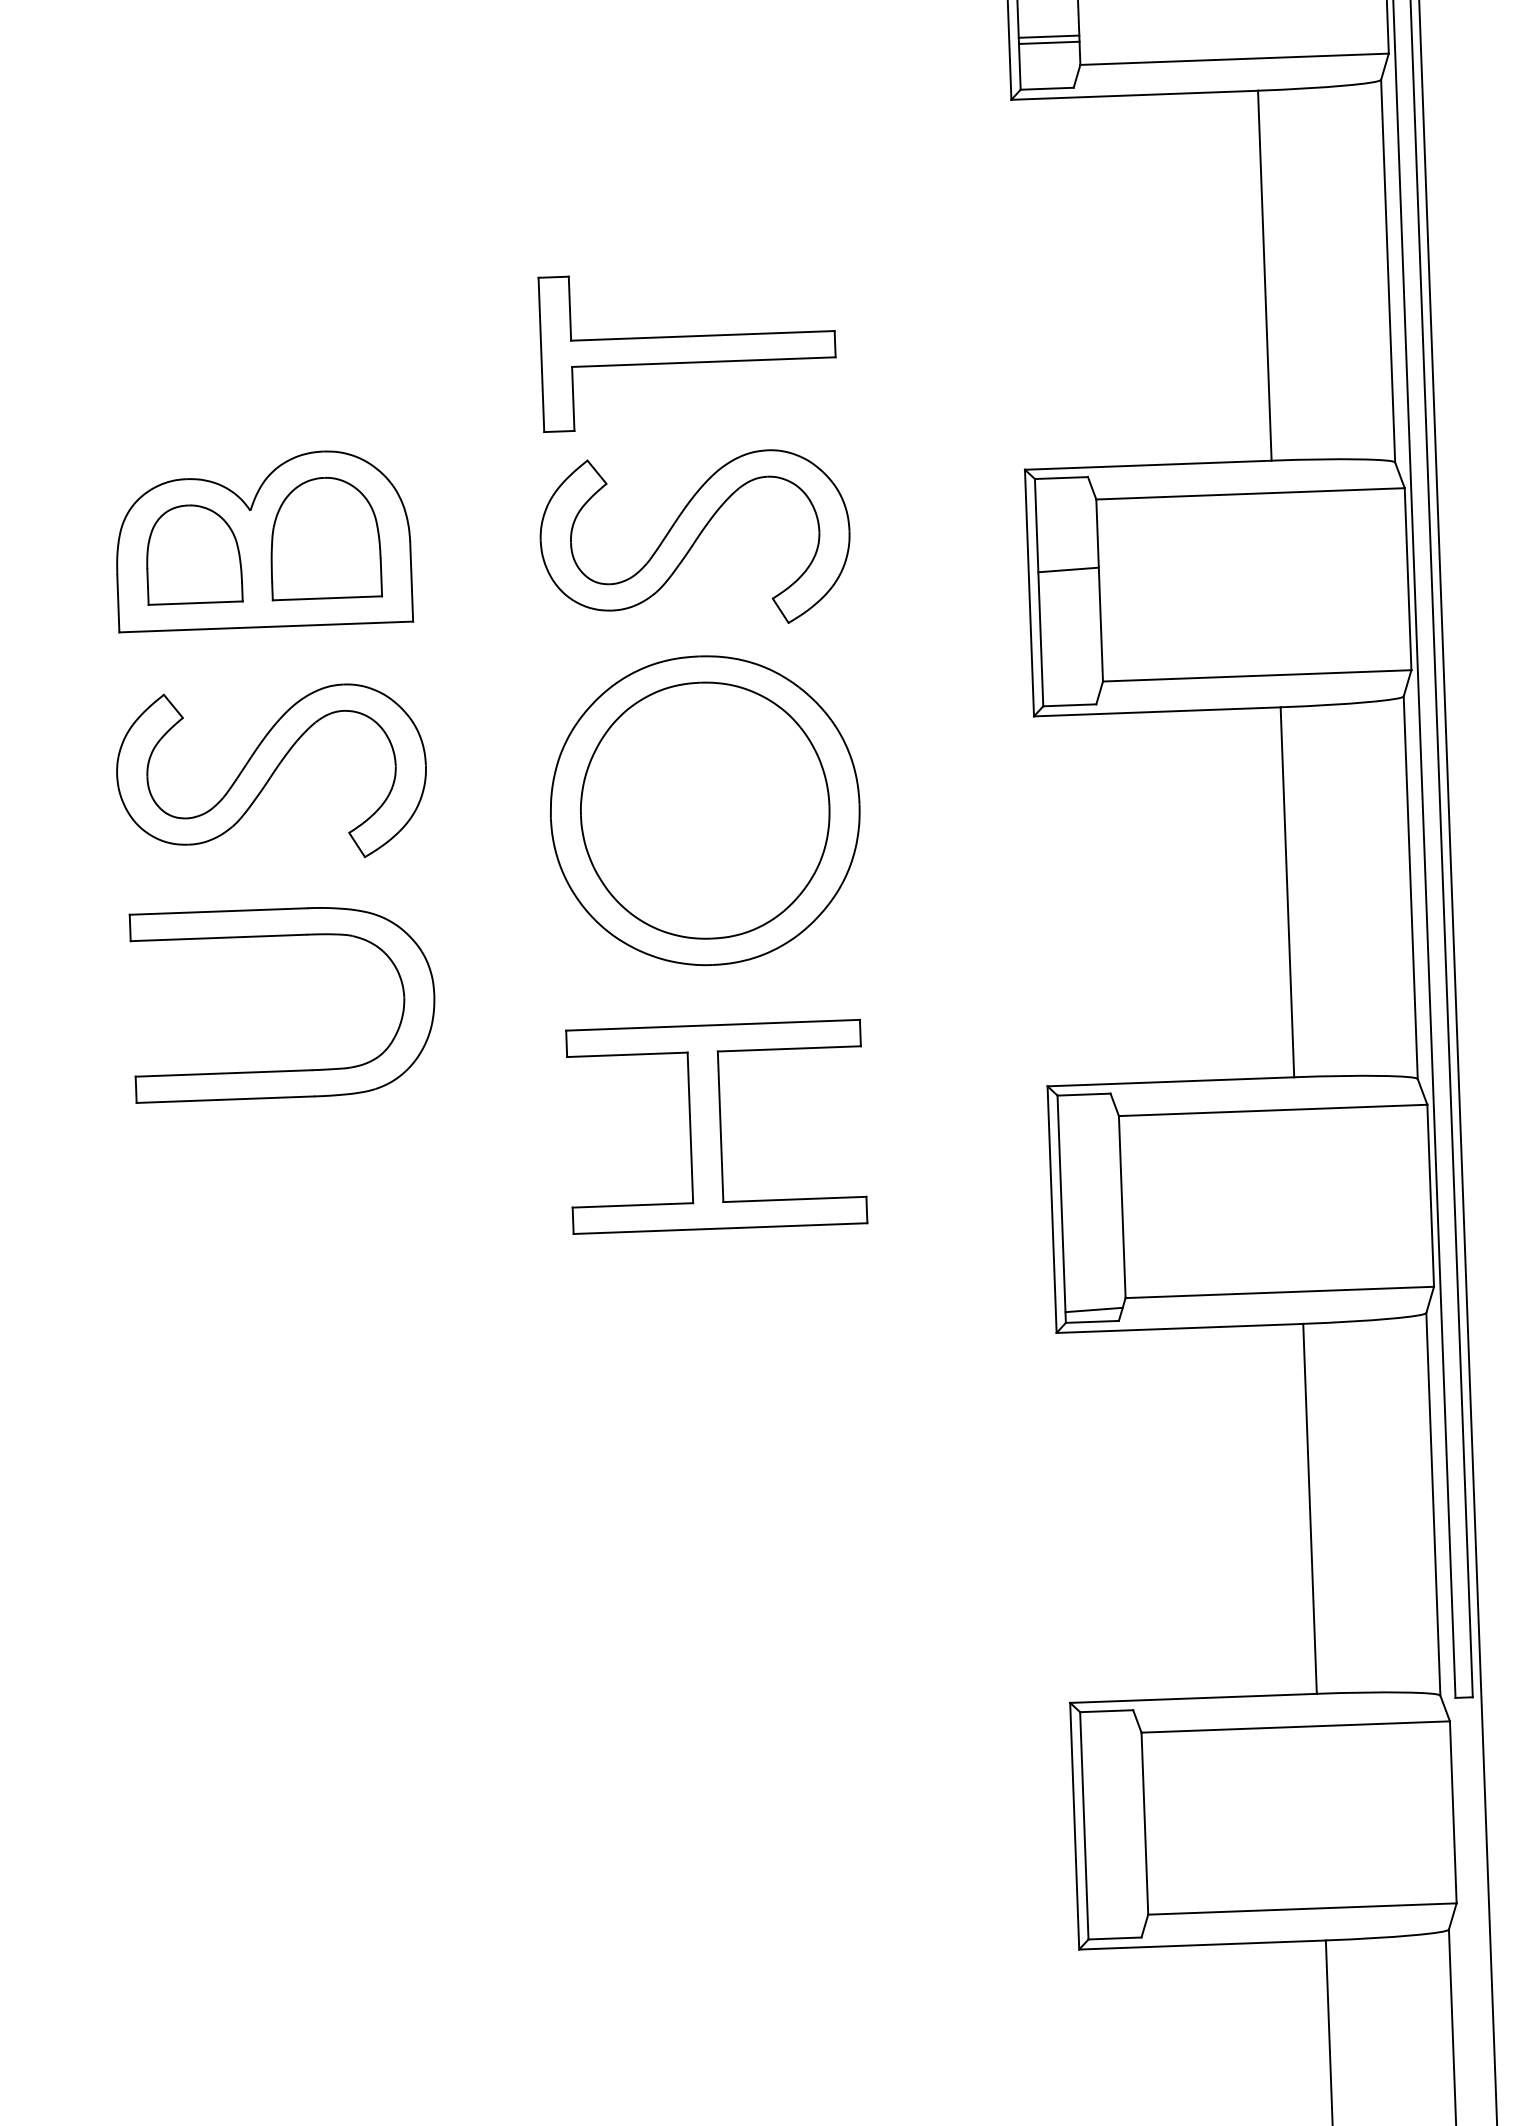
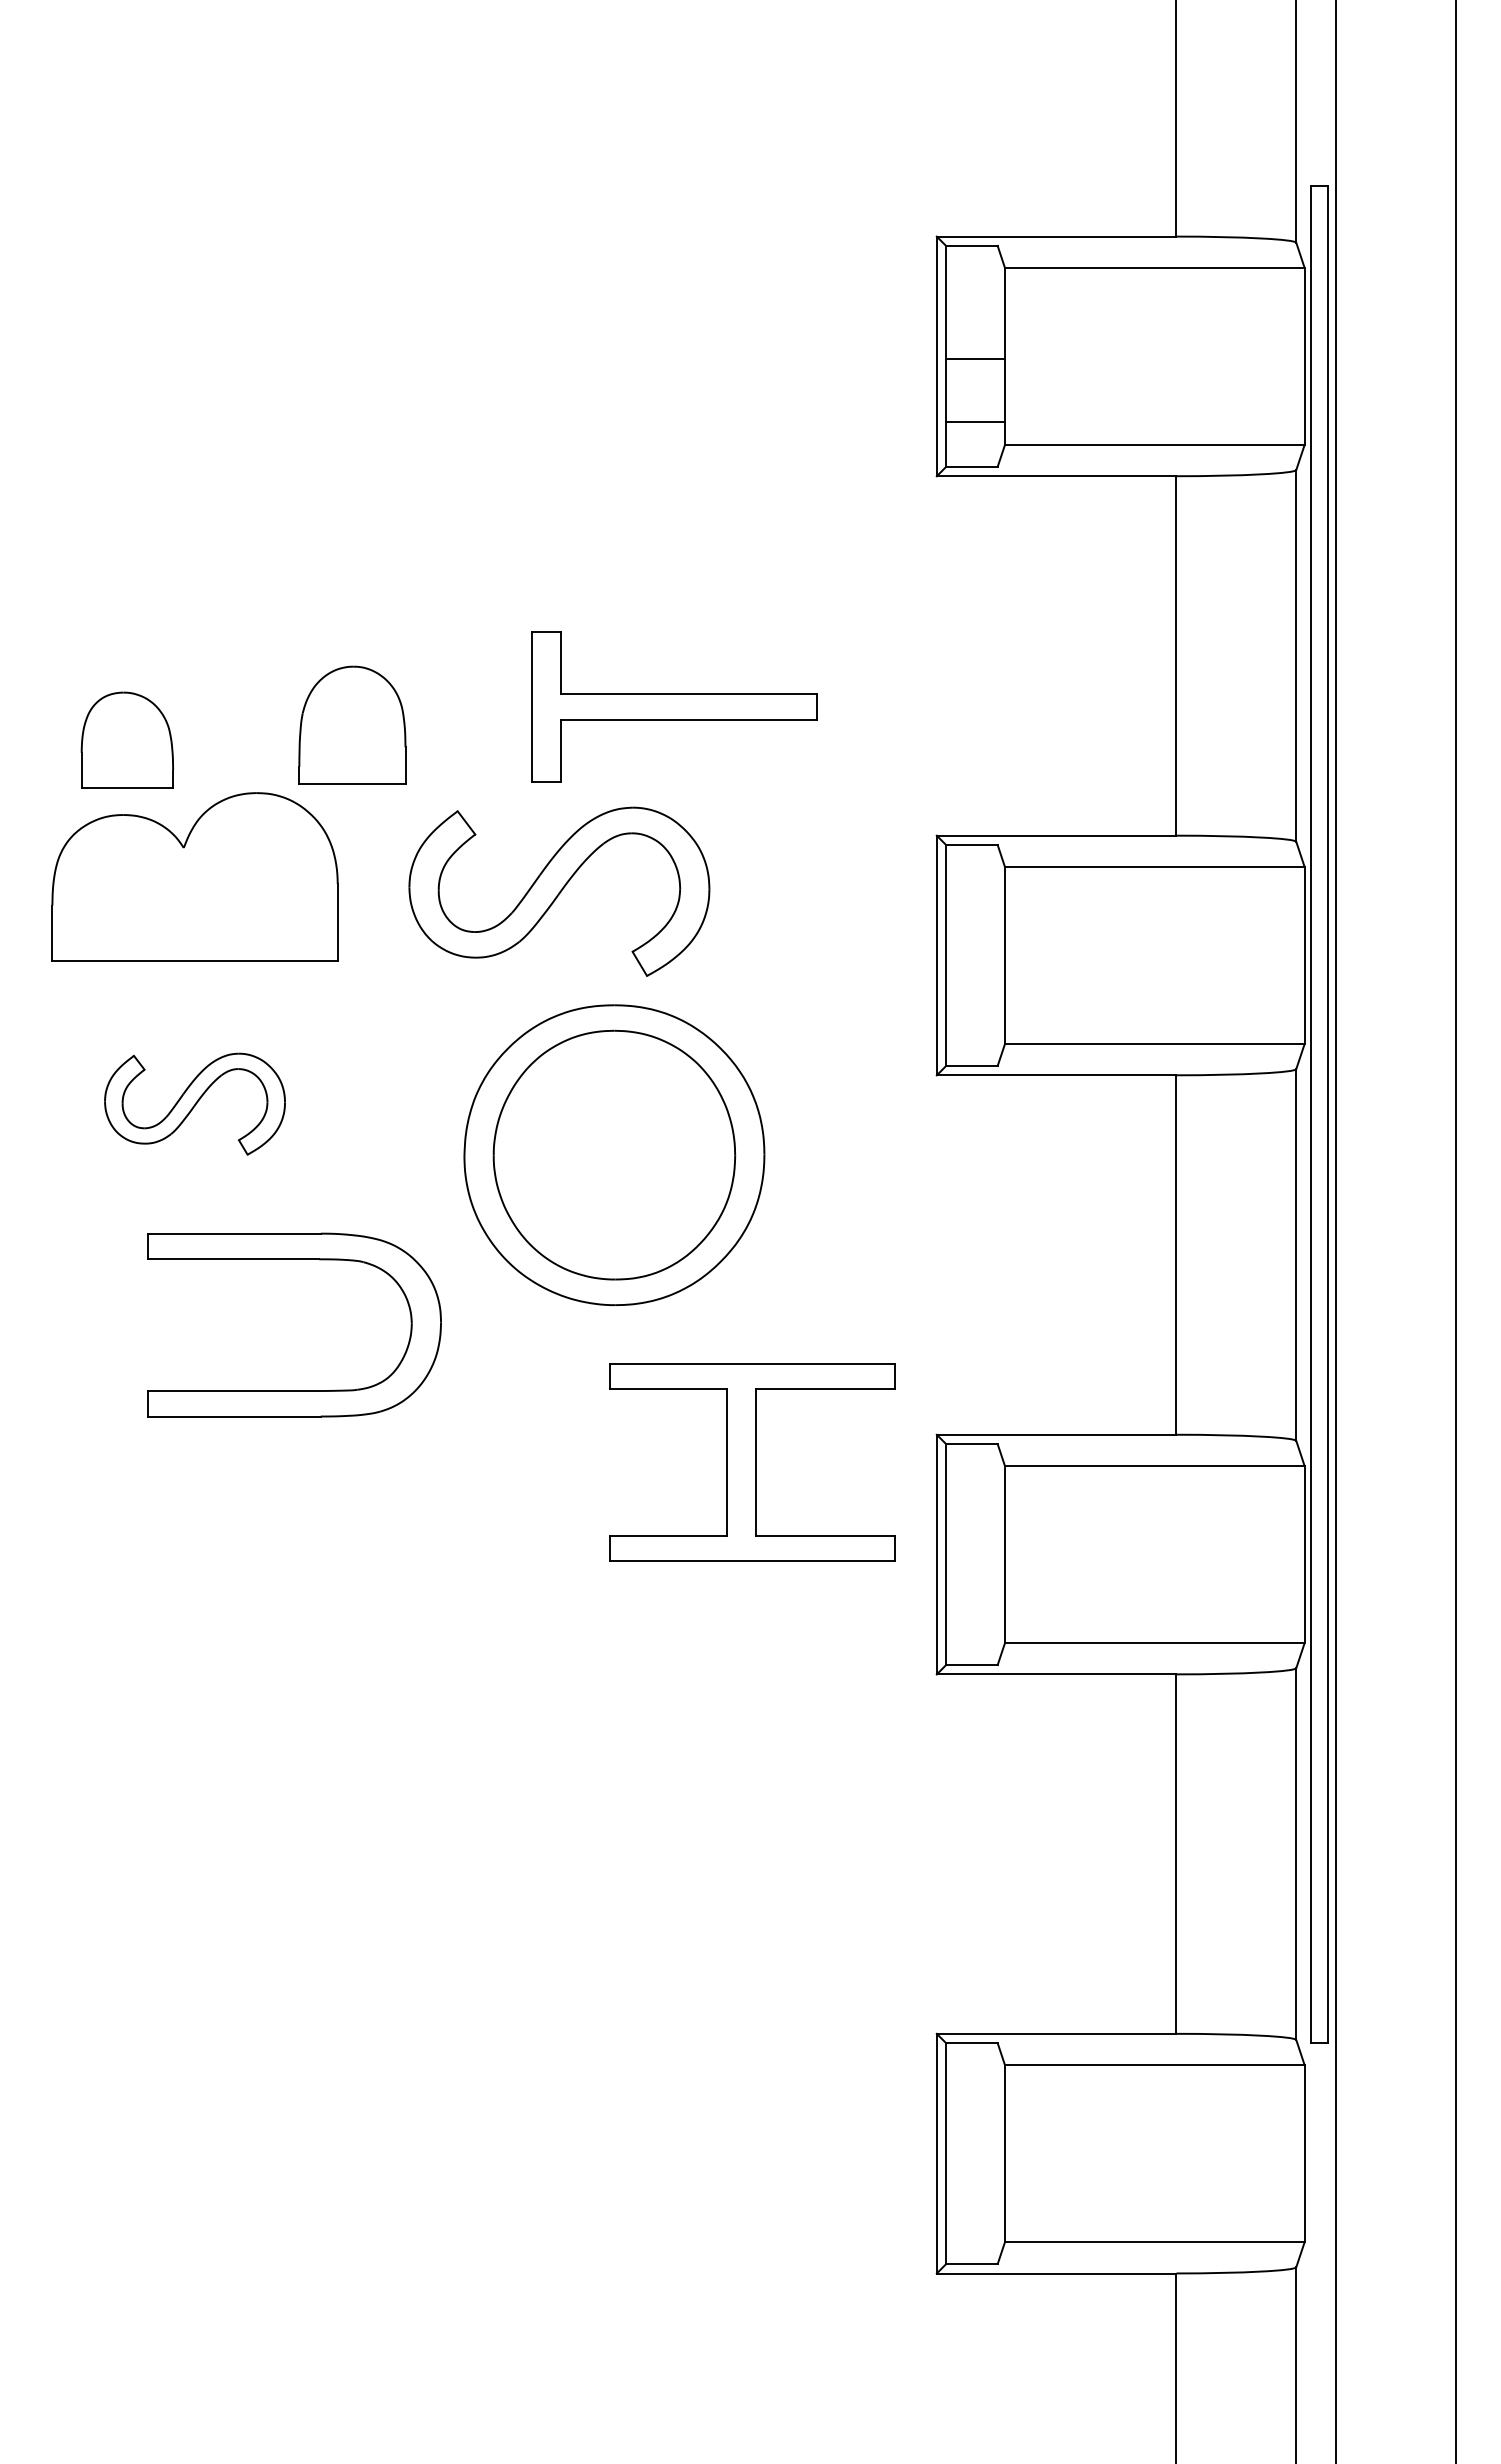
line: (1048, 36) -> (975, 416), removed
part: (688, 348) -> (674, 706), moved
part: (325, 537) -> (352, 724), moved
part: (695, 539) -> (559, 891), moved
part: (192, 553) -> (126, 739), moved
line: (1068, 569) -> (975, 934), removed
part: (271, 774) -> (194, 1104), size x0.6
part: (281, 935) -> (294, 1259), moved
part: (716, 1127) -> (752, 1462), moved
line: (1093, 1310) -> (973, 1653), removed

